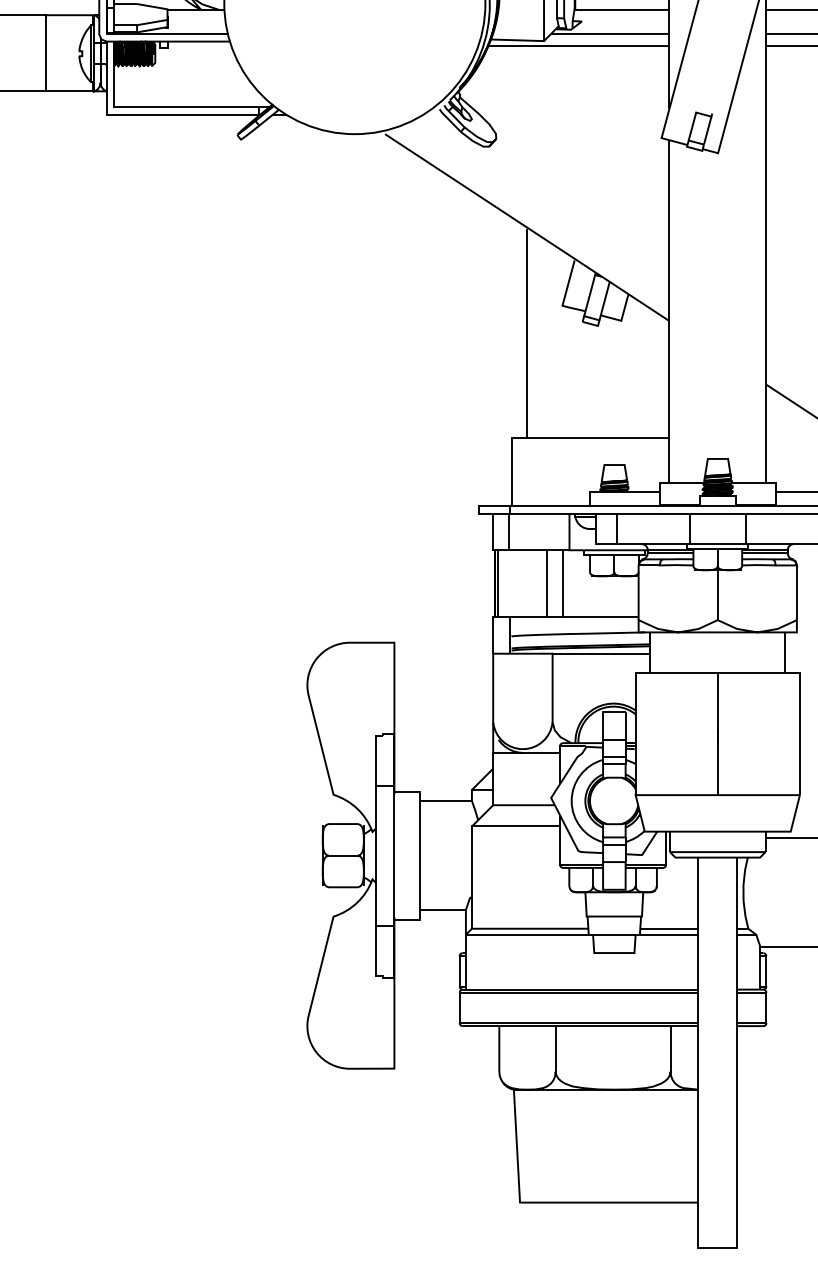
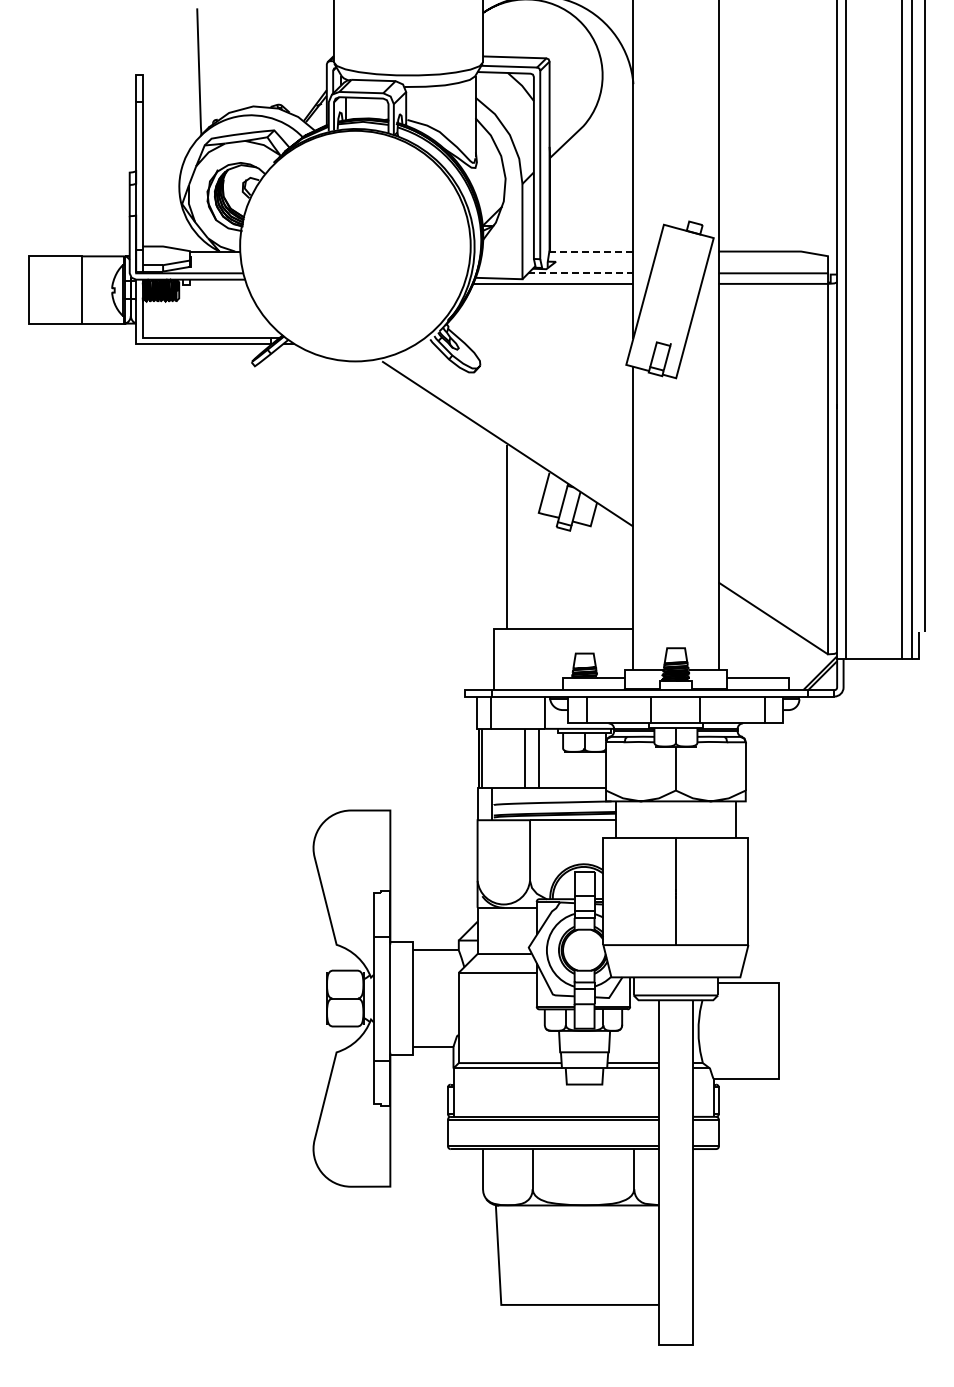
line: (622, 9) -> (591, 251), solid -> dashed
line: (610, 34) -> (581, 273), solid -> dashed

